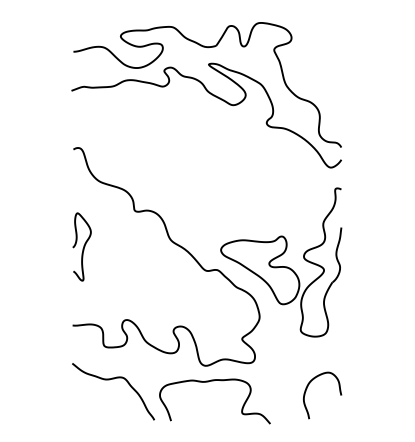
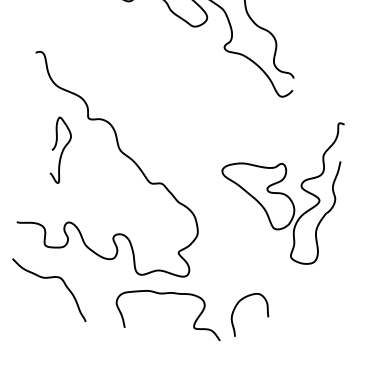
curve: (83, 246) -> (62, 150), moved
part: (281, 262) -> (279, 188), moved
curve: (208, 382) -> (164, 294), moved

